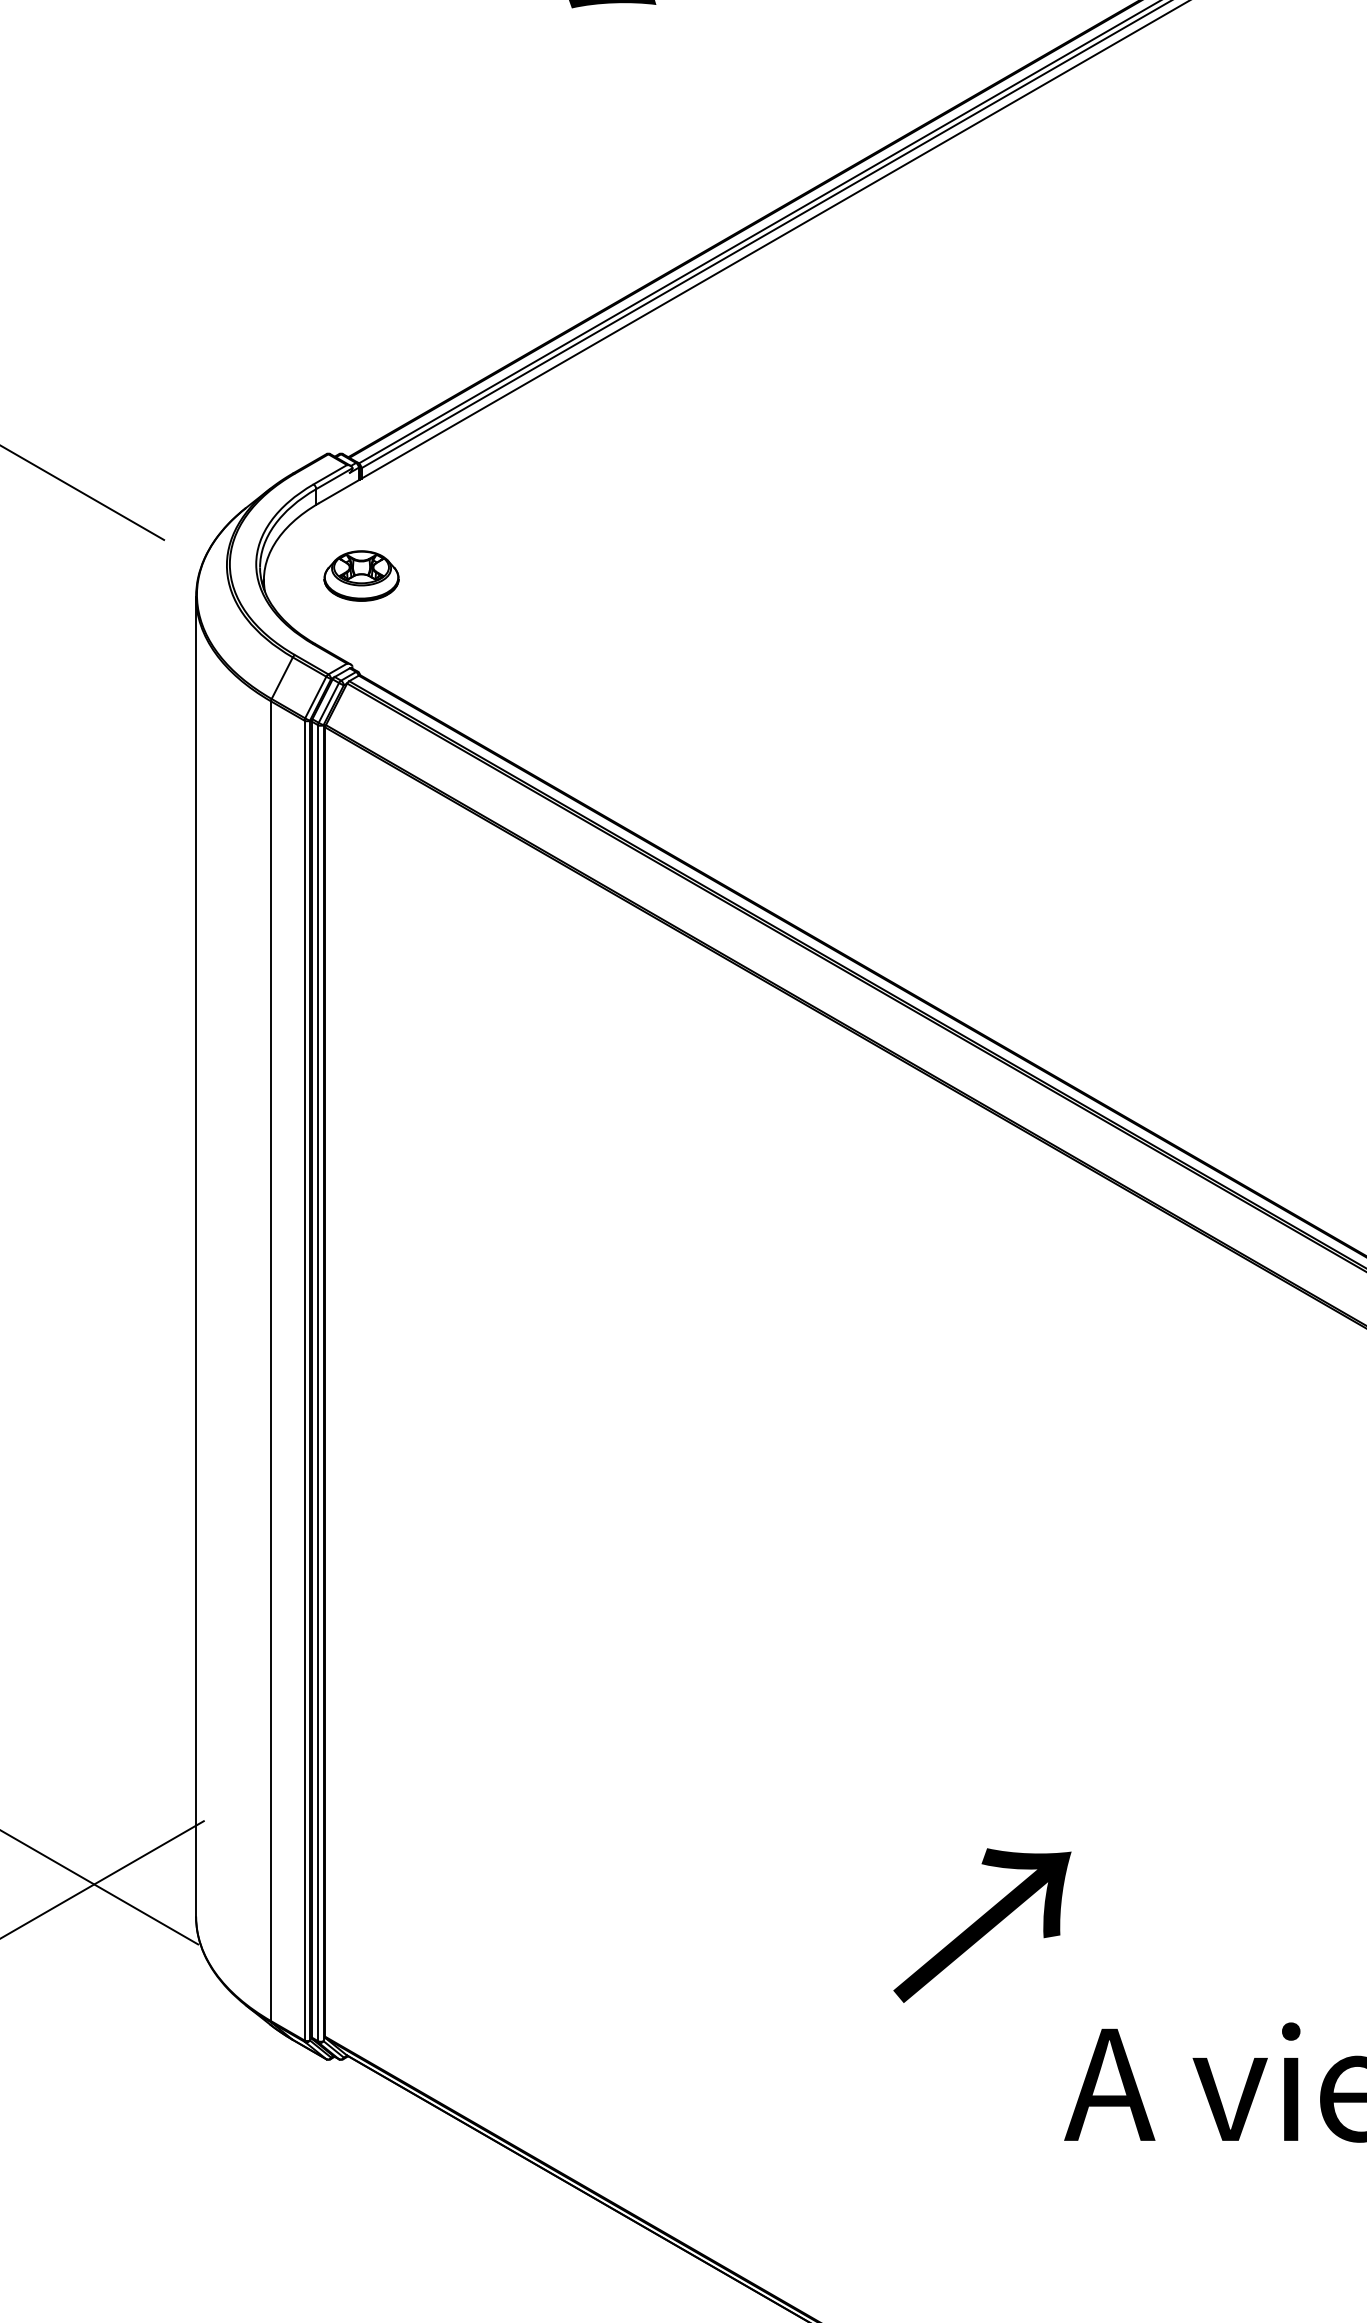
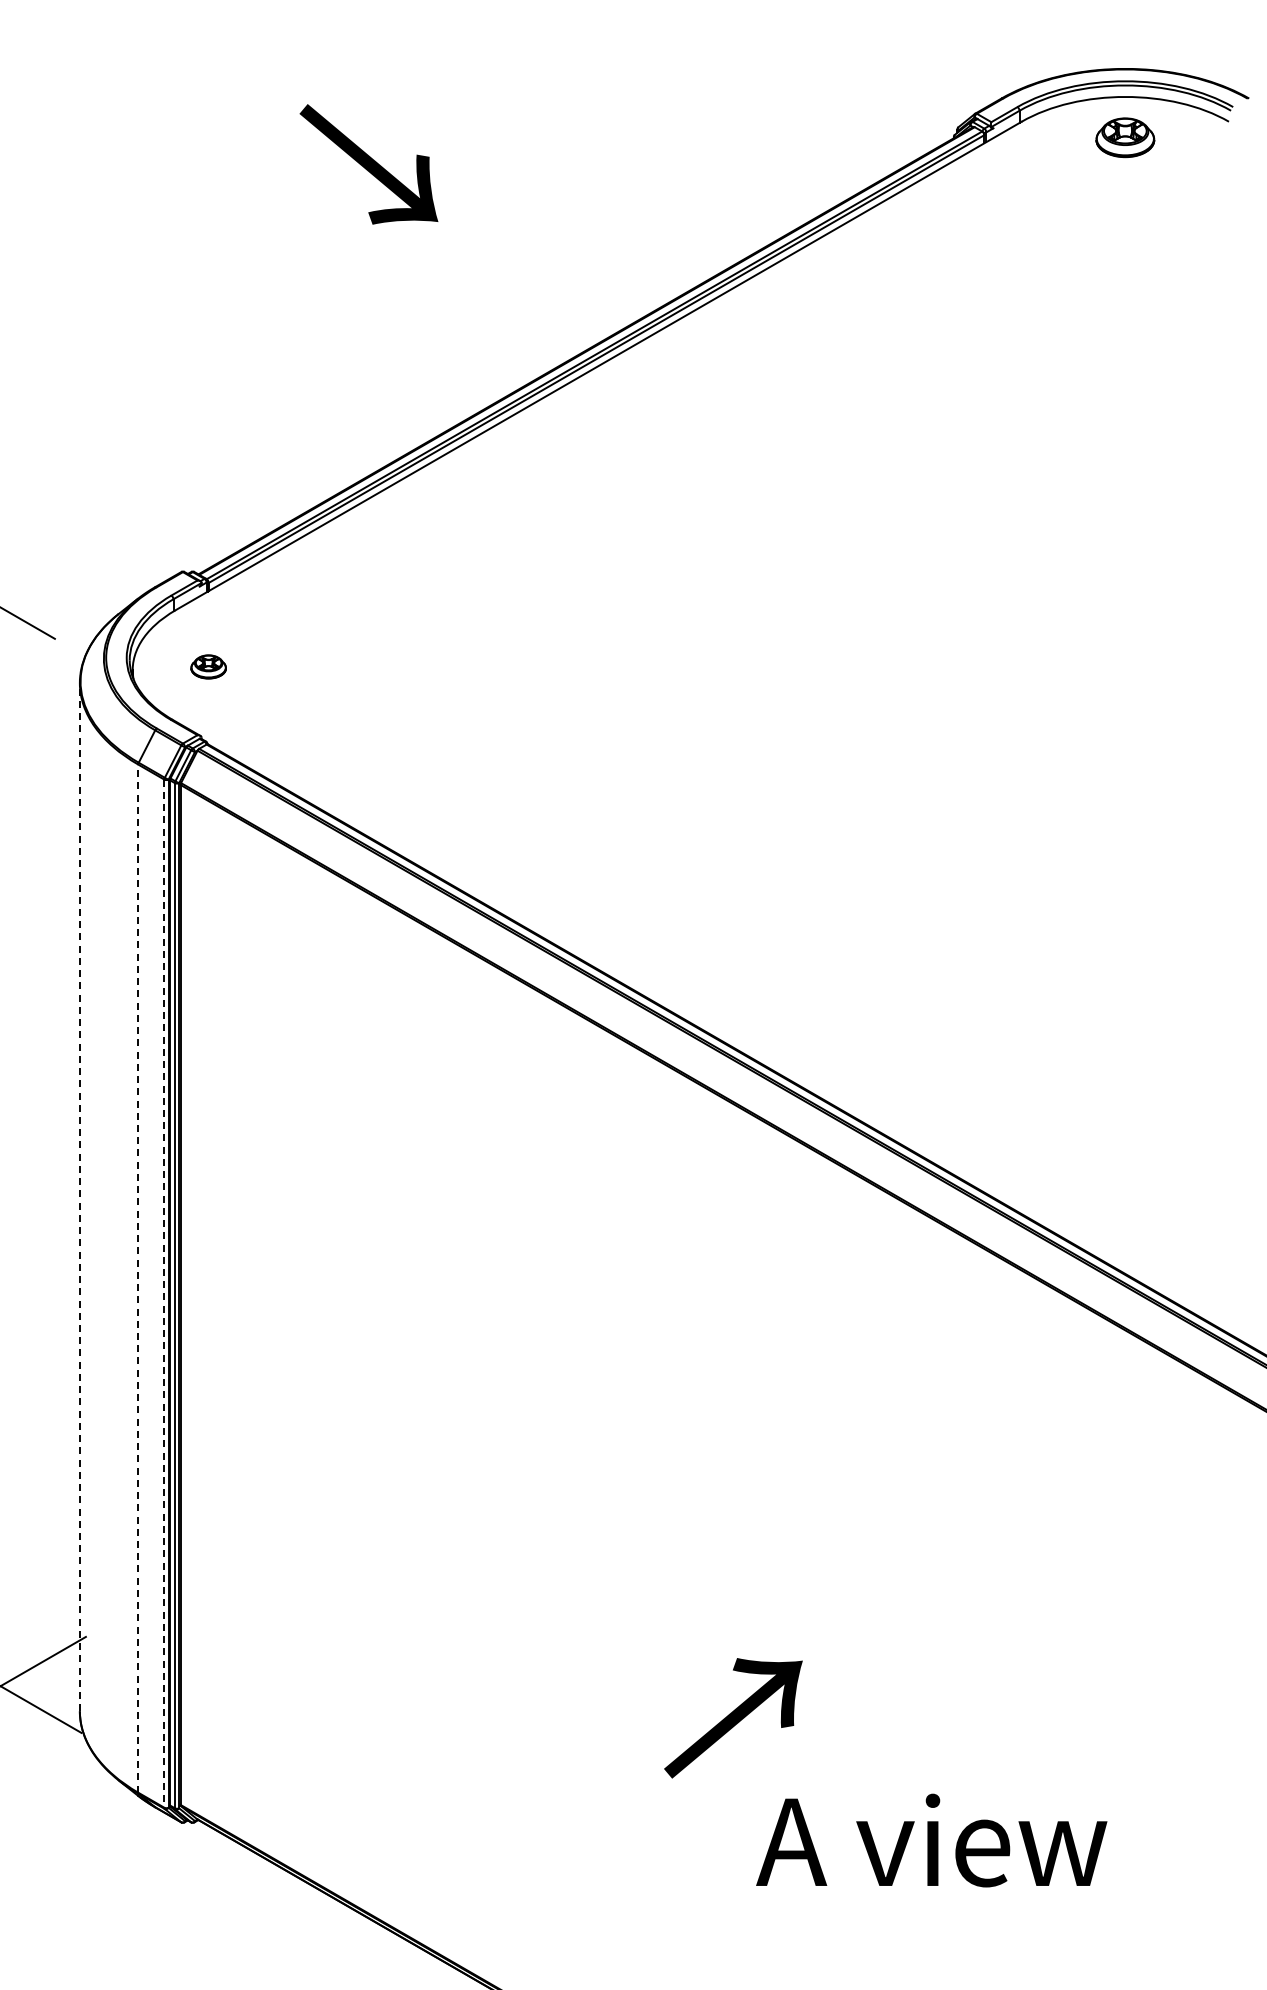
part: (361, 575) -> (208, 666), size x0.6
line: (195, 1255) -> (79, 1196), solid -> dashed
line: (271, 1361) -> (138, 1278), solid -> dashed
line: (304, 1381) -> (164, 1294), solid -> dashed
text: (982, 1925) -> (733, 1718), moved

